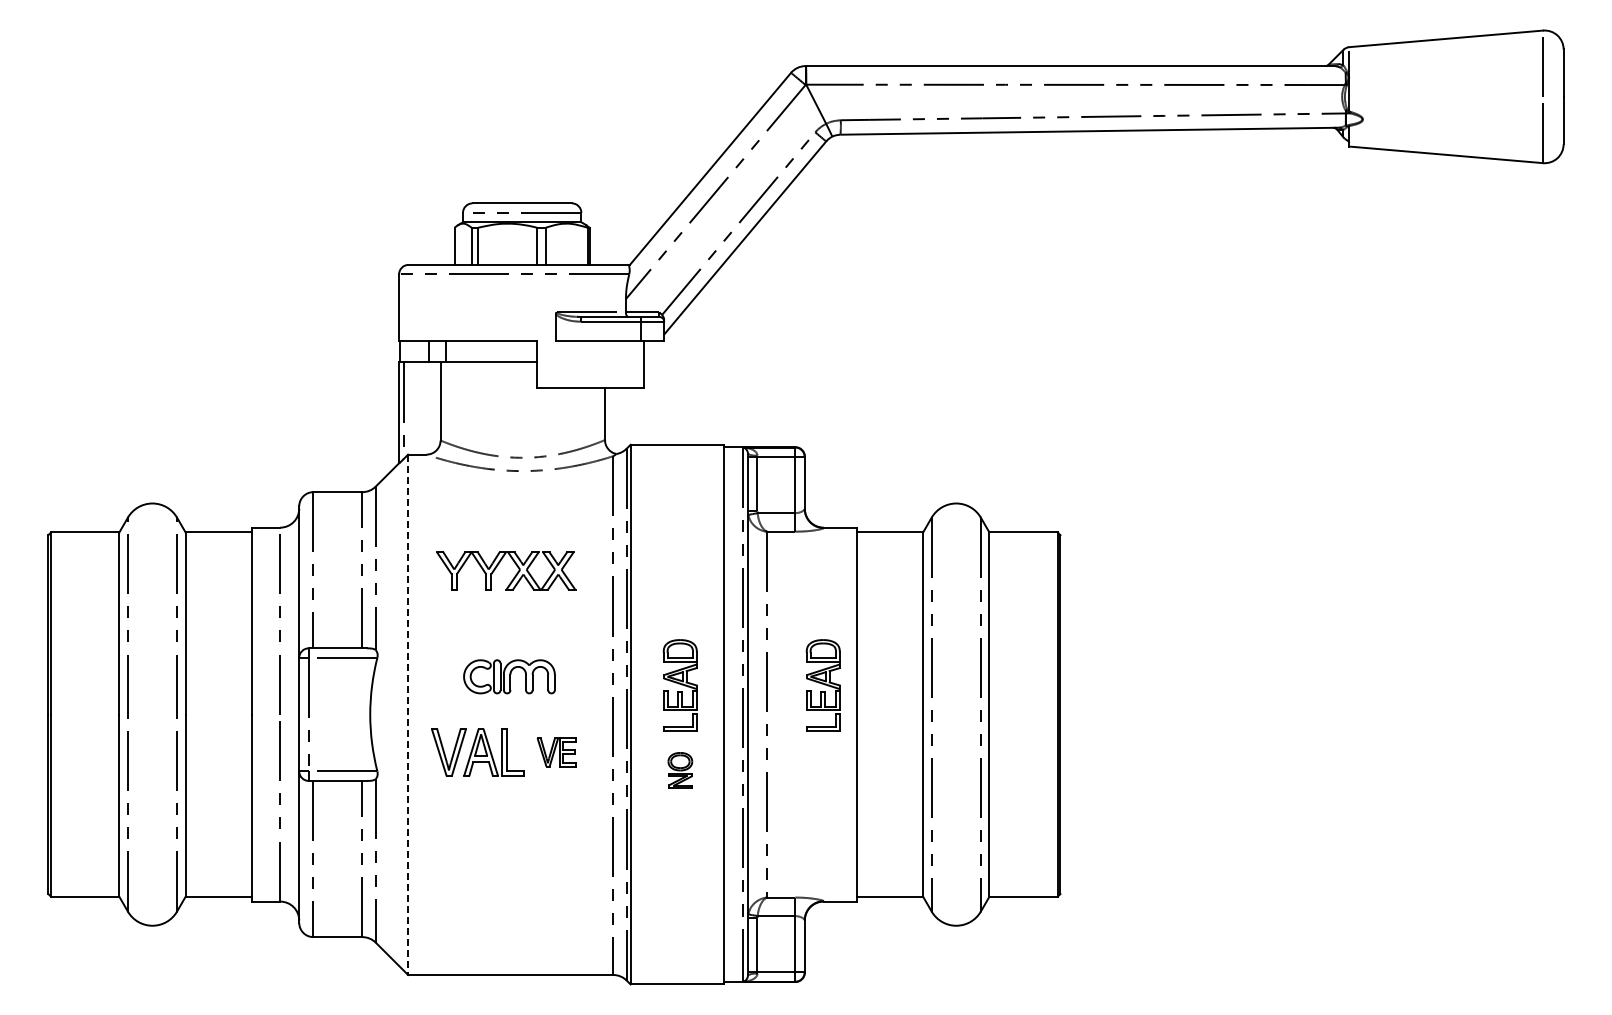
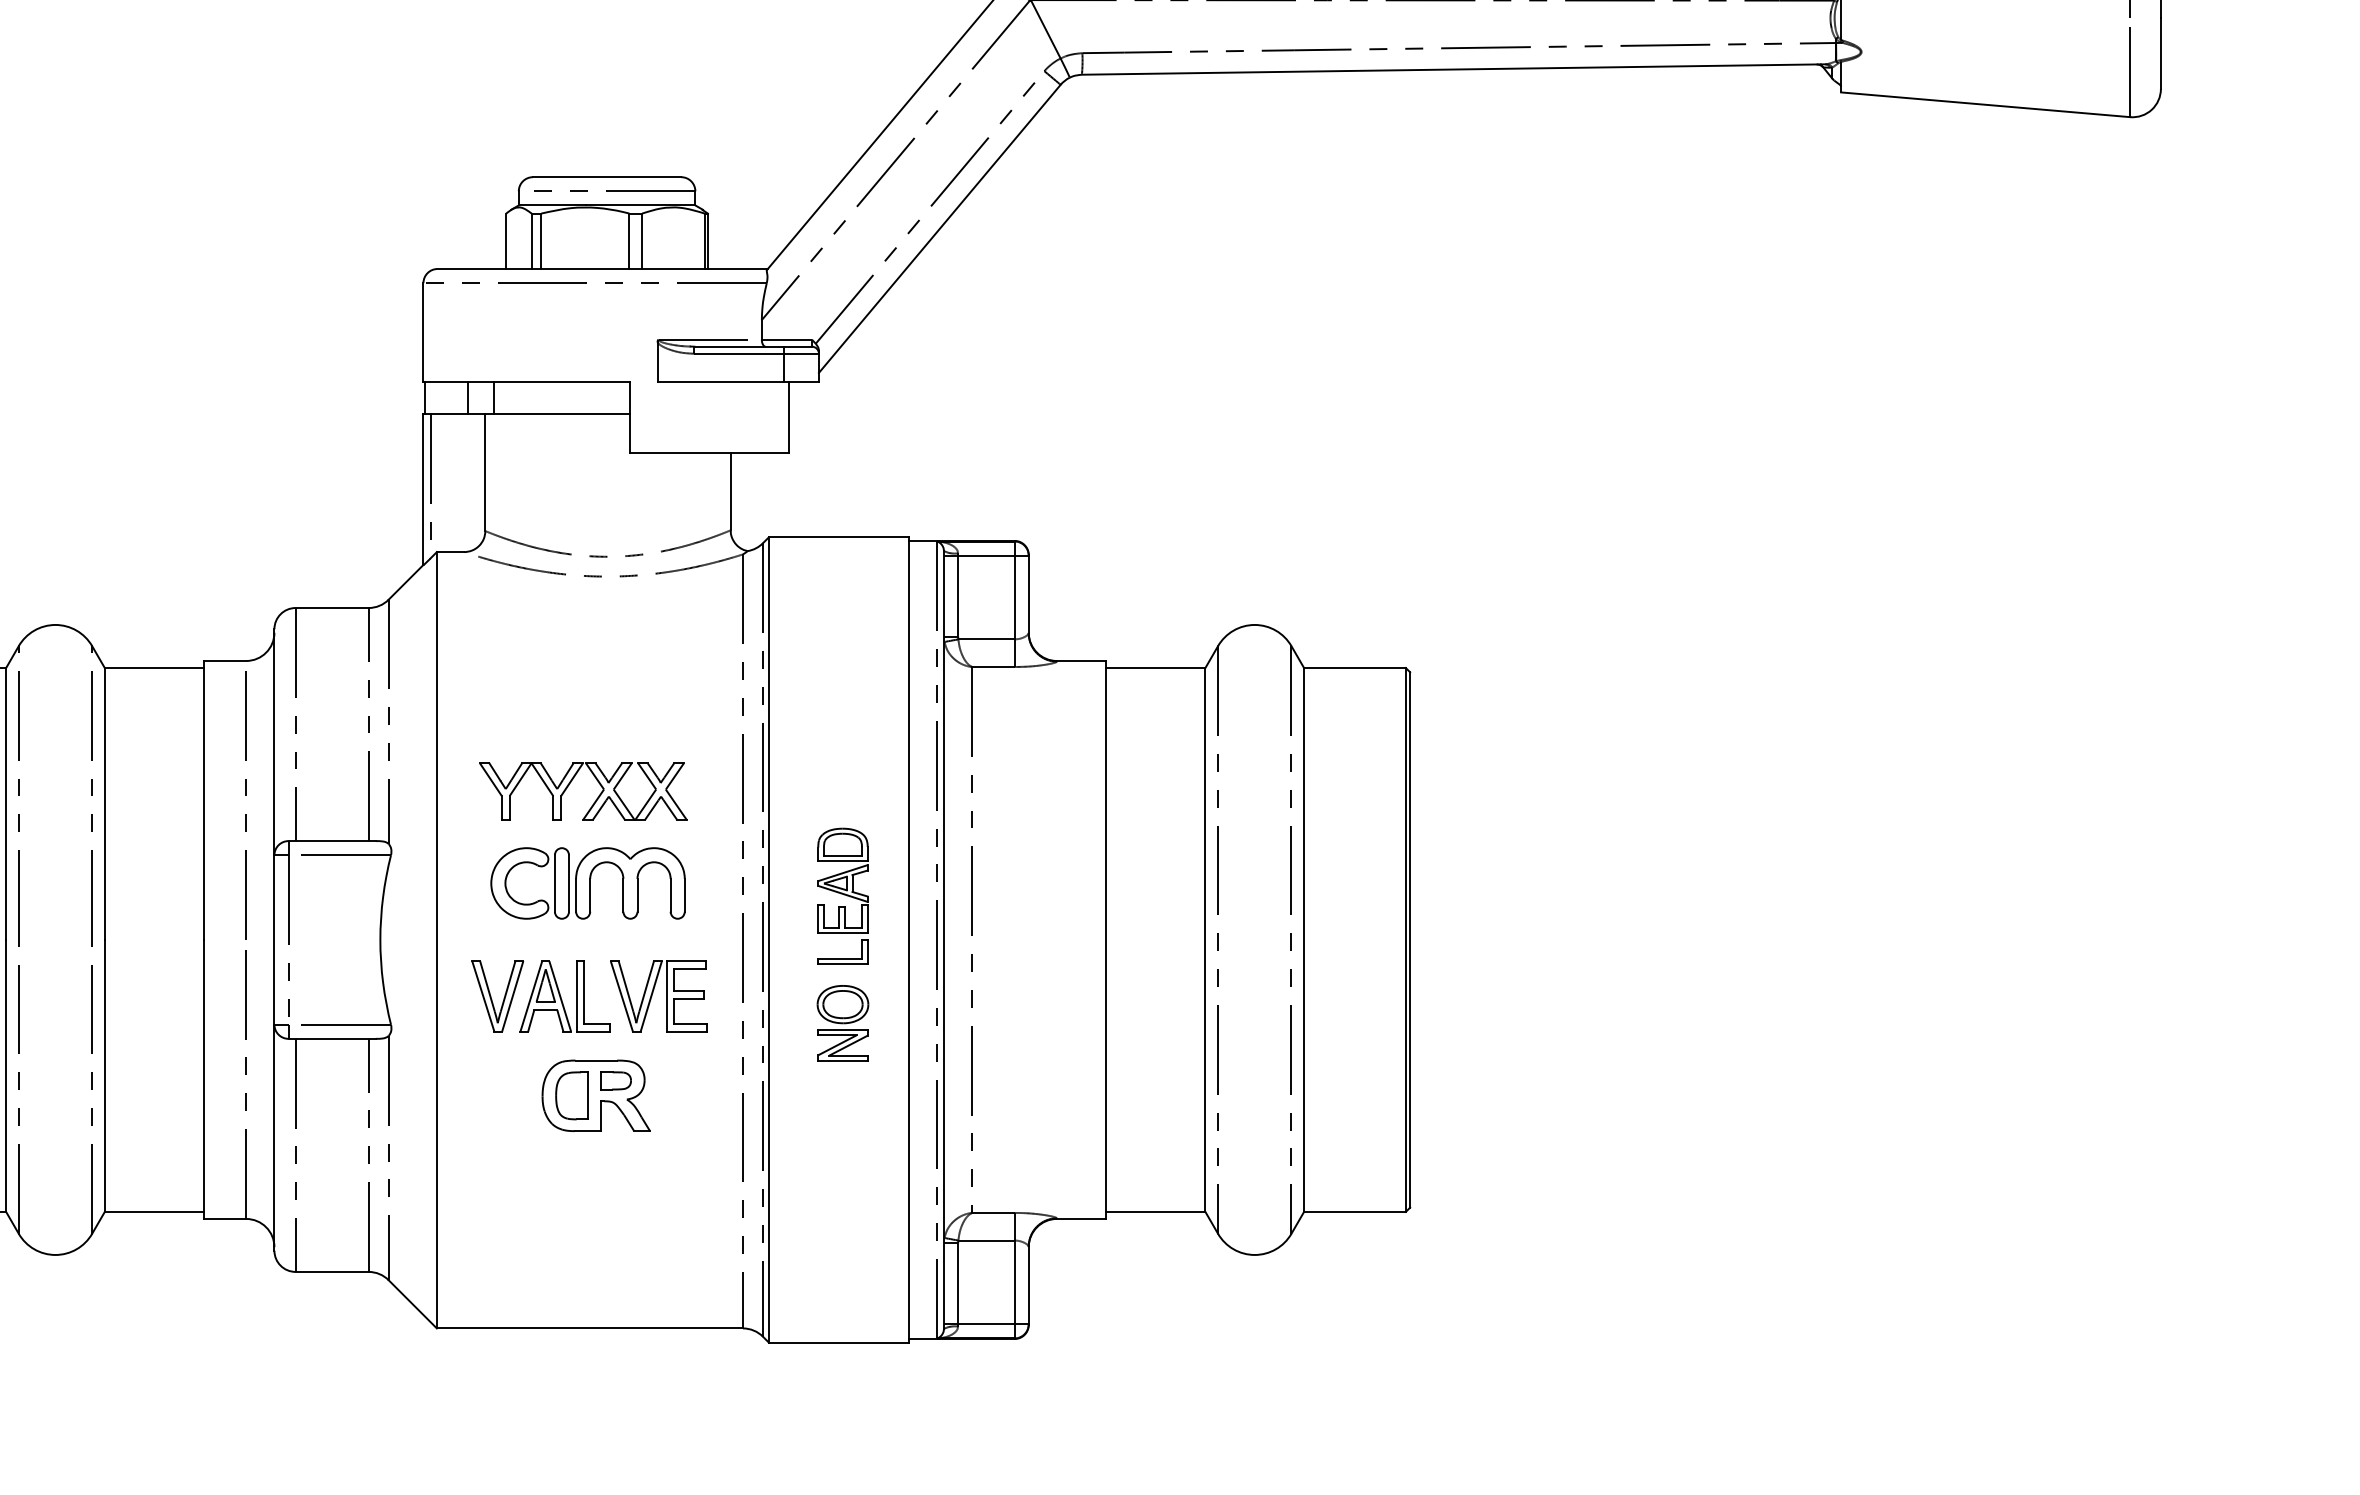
part: (498, 565) -> (571, 783), moved
part: (509, 676) -> (588, 883), size x1.43
part: (822, 685) -> (1055, 896), removed
line: (408, 715) -> (437, 941), dashed -> solid
part: (556, 752) -> (658, 996), size x1.67
part: (680, 770) -> (843, 1023), size x1.43
part: (514, 818) -> (595, 1094), added

